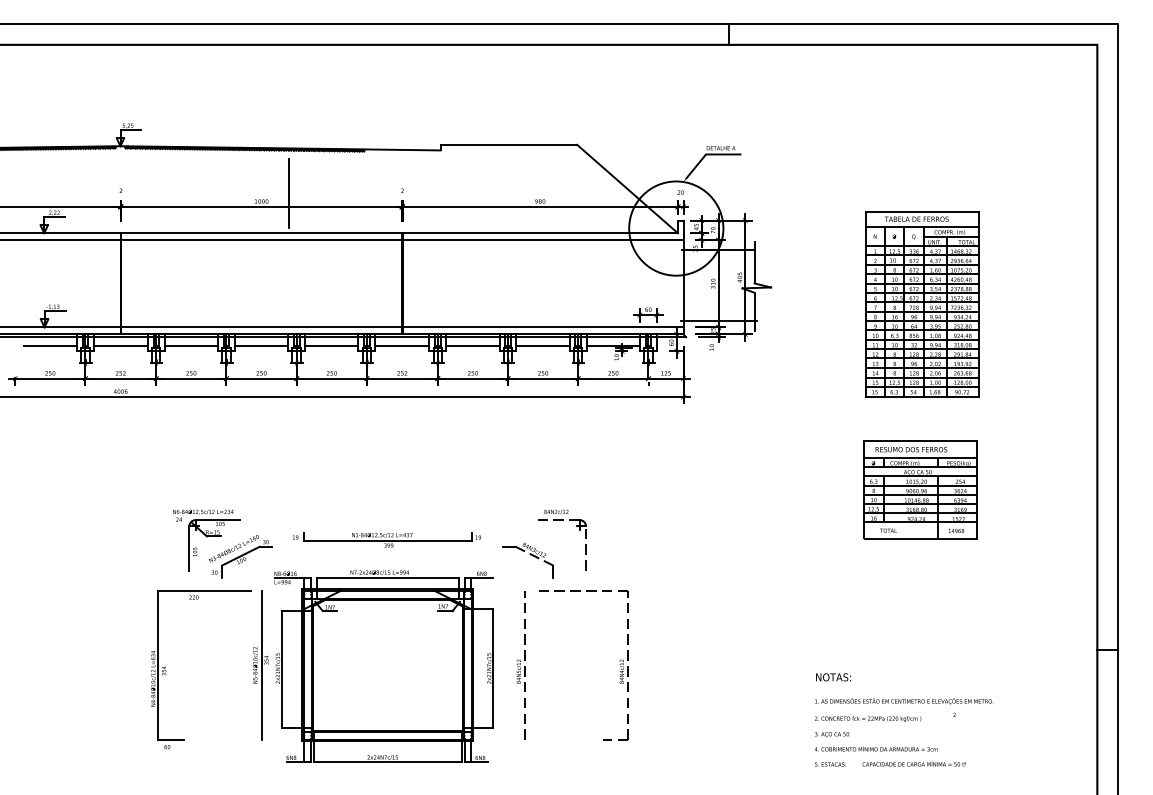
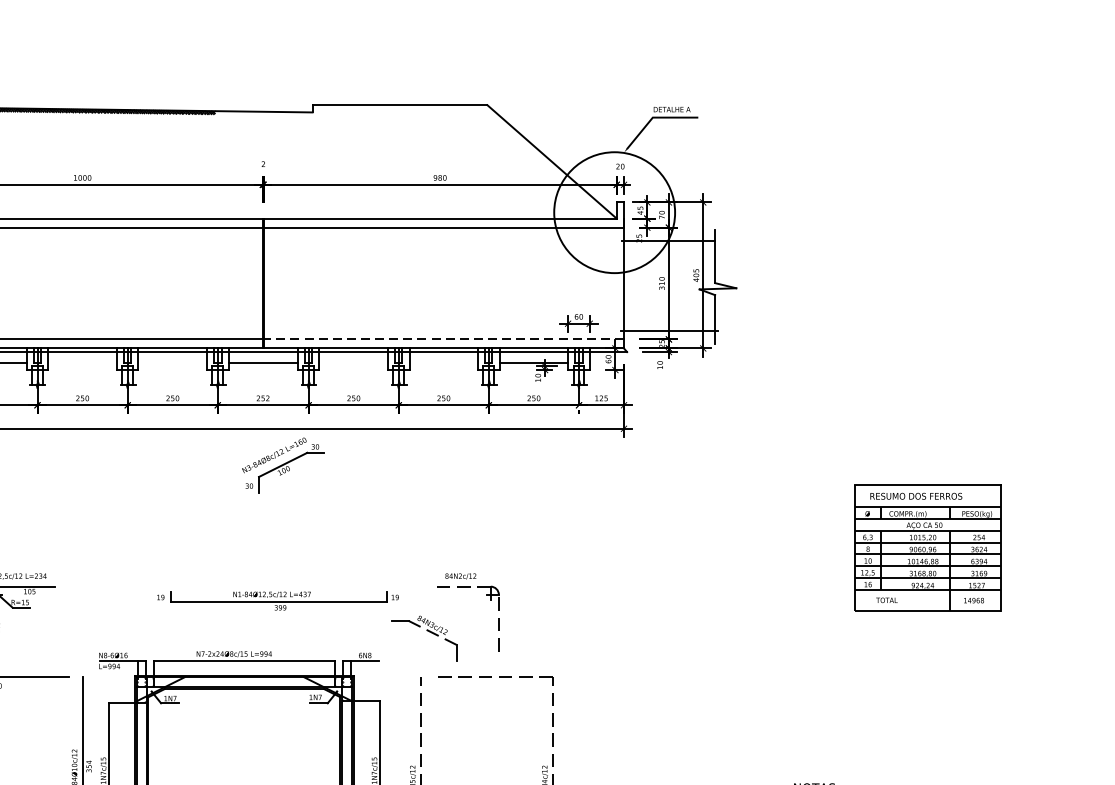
line: (289, 193) -> (118, 167), removed
part: (922, 304) -> (930, 310), removed
line: (542, 327) -> (443, 339), solid -> dashed
line: (261, 345) -> (82, 362), removed
line: (331, 345) -> (172, 362), removed
line: (472, 345) -> (353, 362), removed
line: (542, 345) -> (443, 362), removed
part: (387, 539) -> (278, 600), moved
part: (240, 556) -> (282, 465), moved

